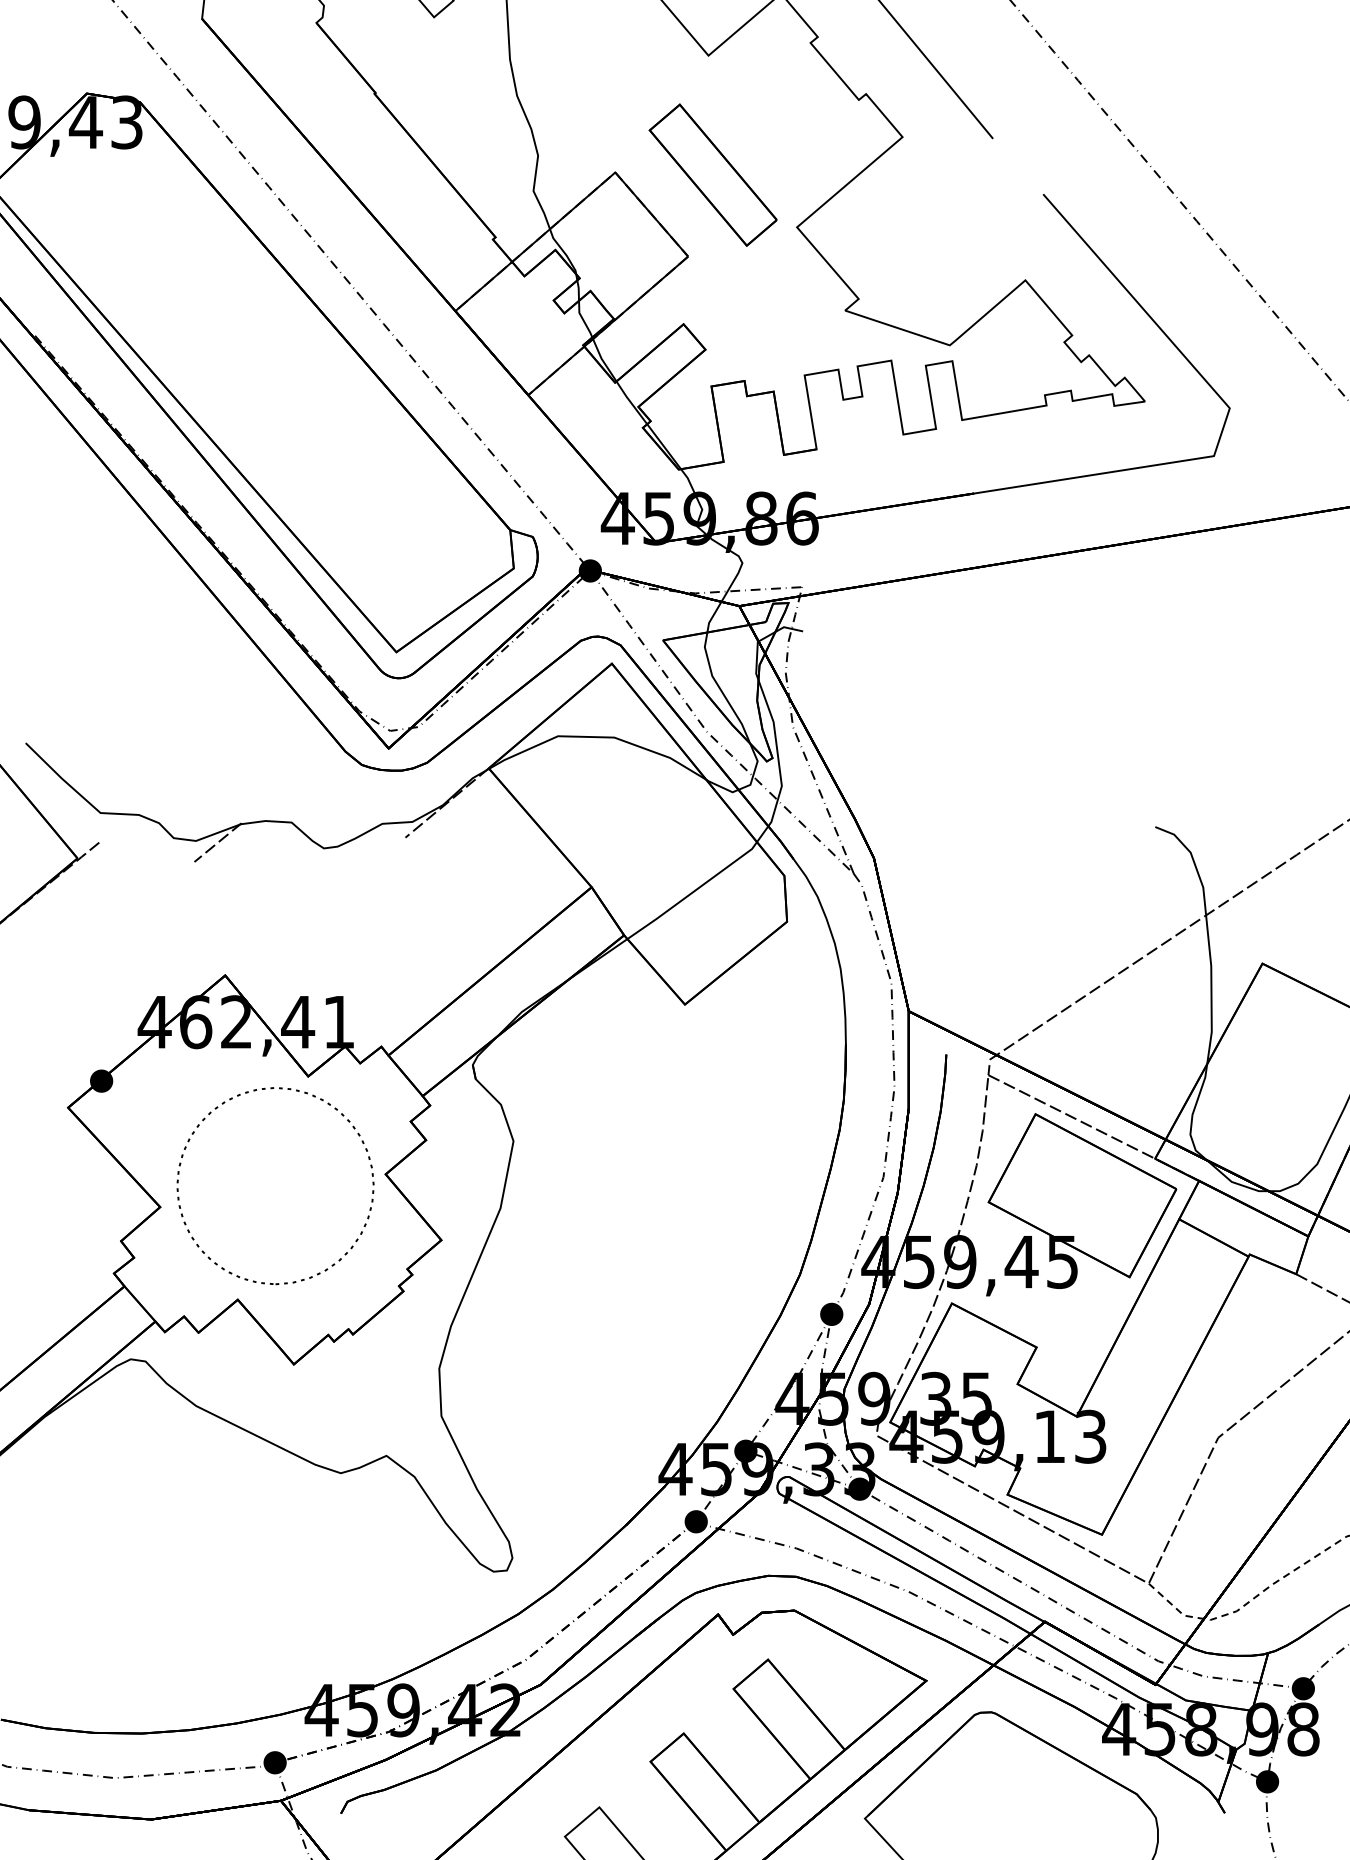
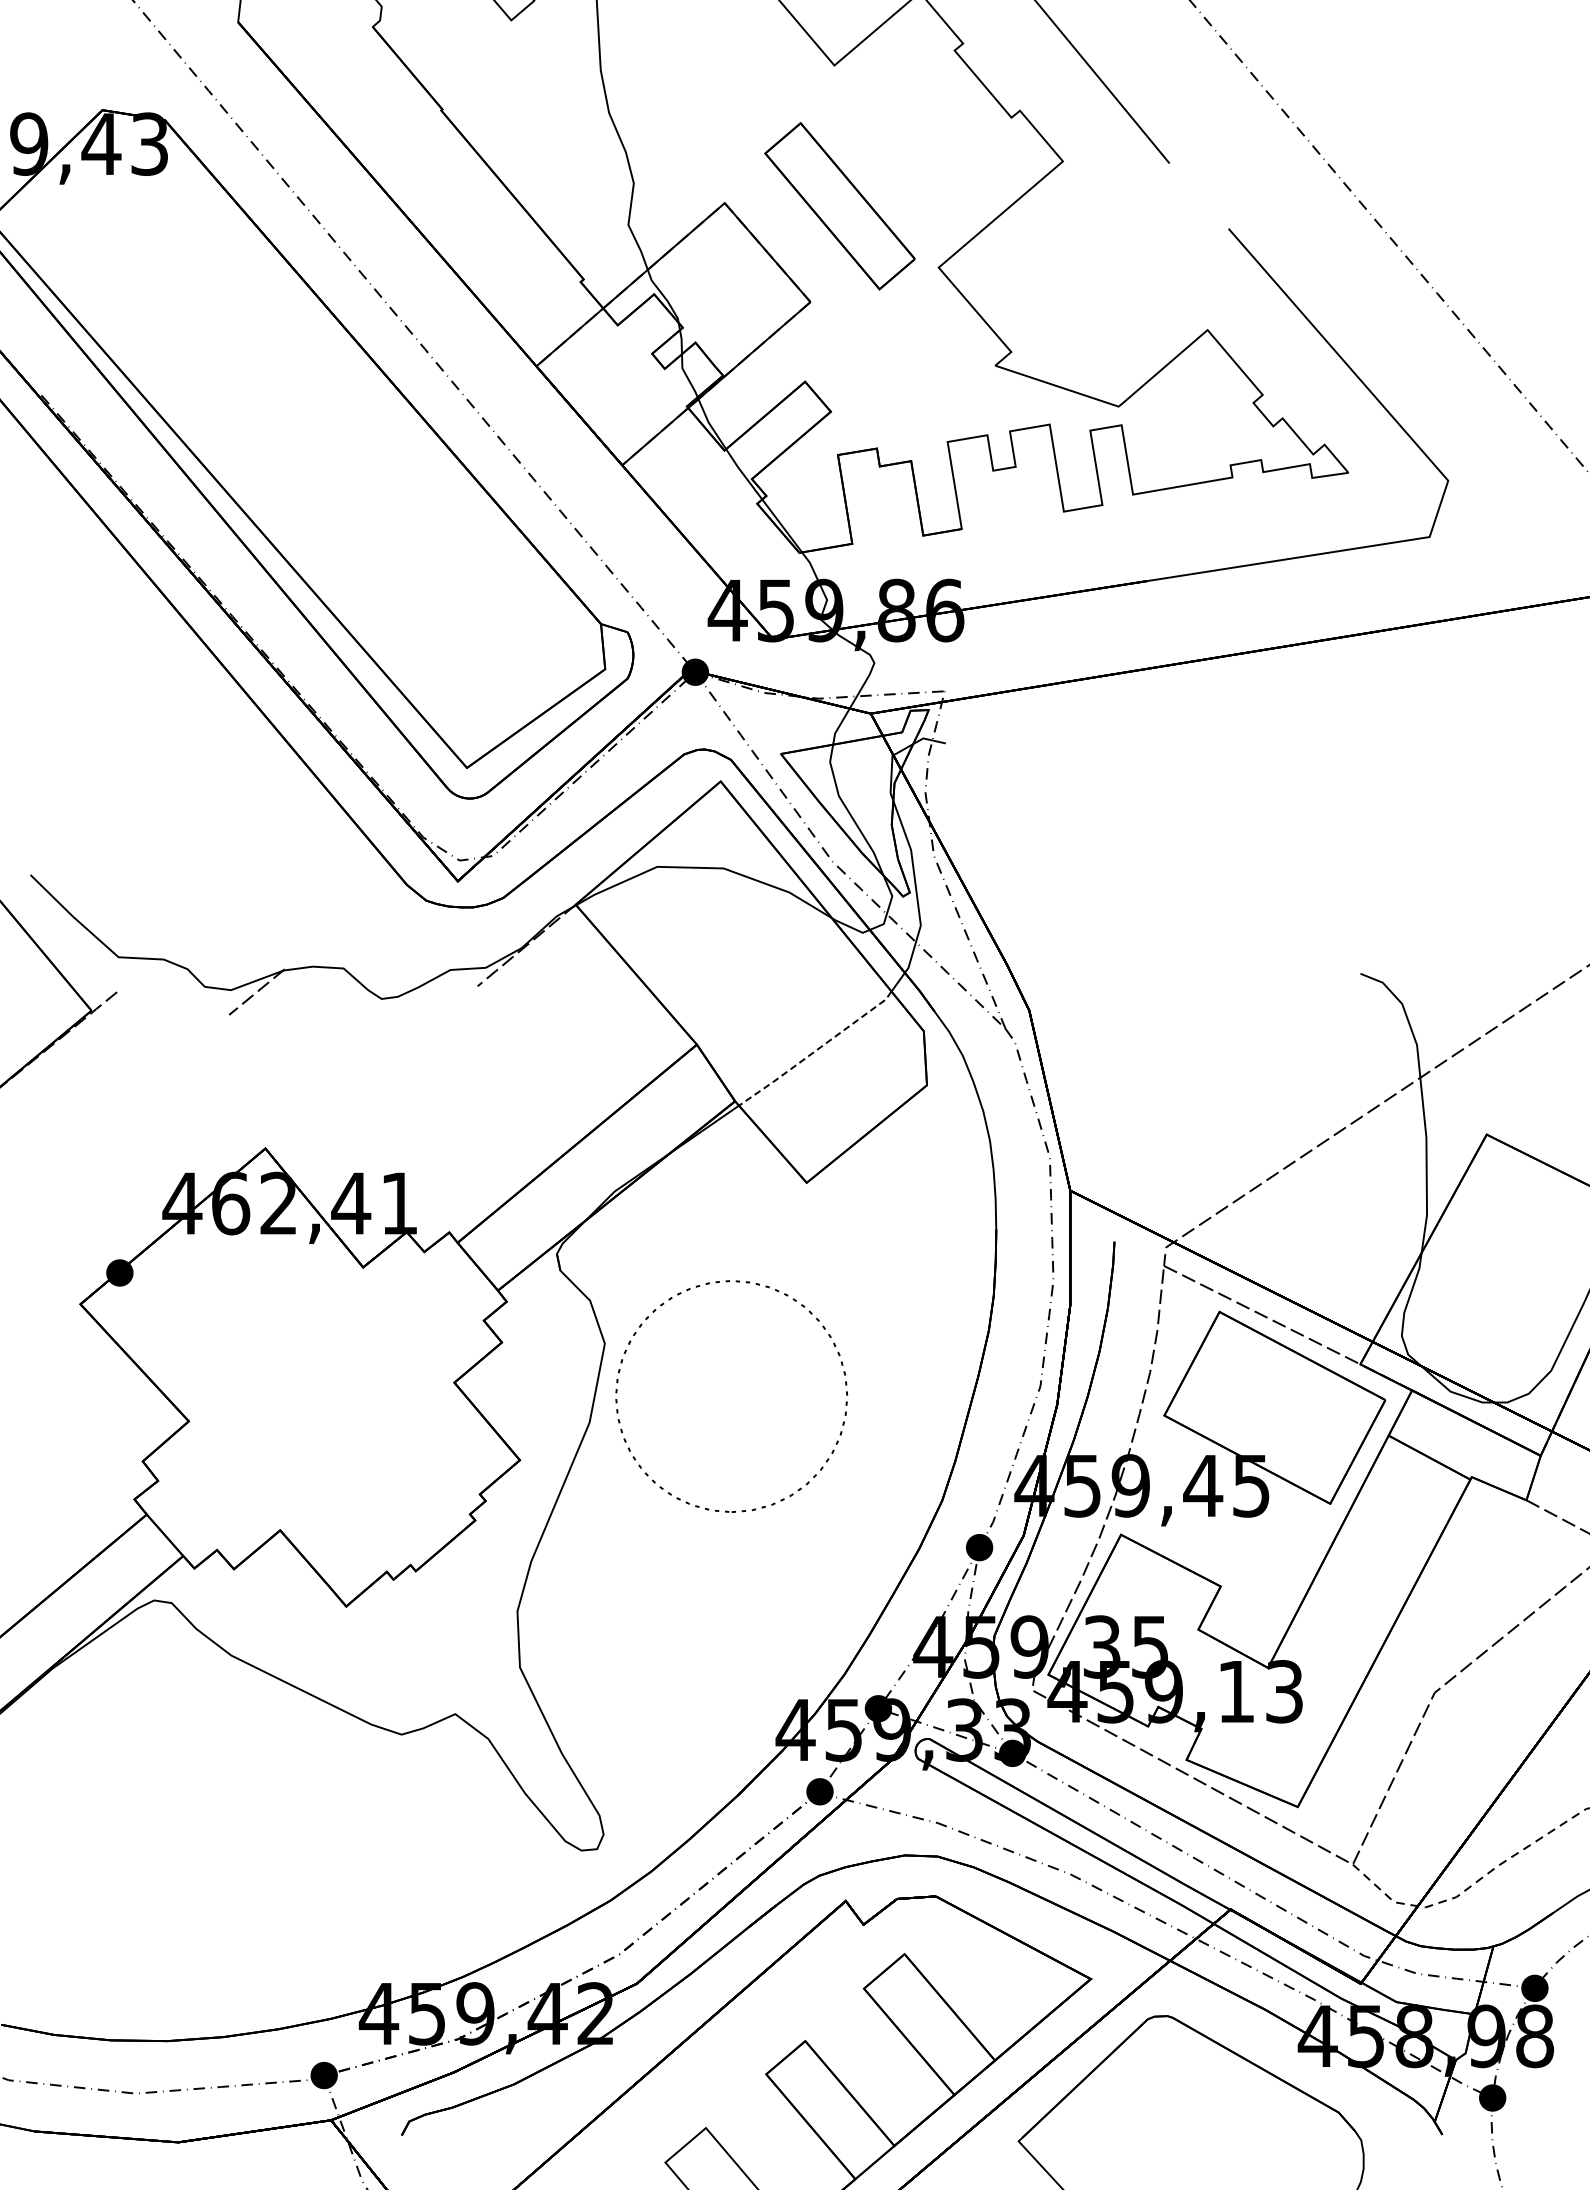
line: (693, 892) -> (816, 1050), solid -> dashed
part: (179, 1197) -> (618, 1409), moved

